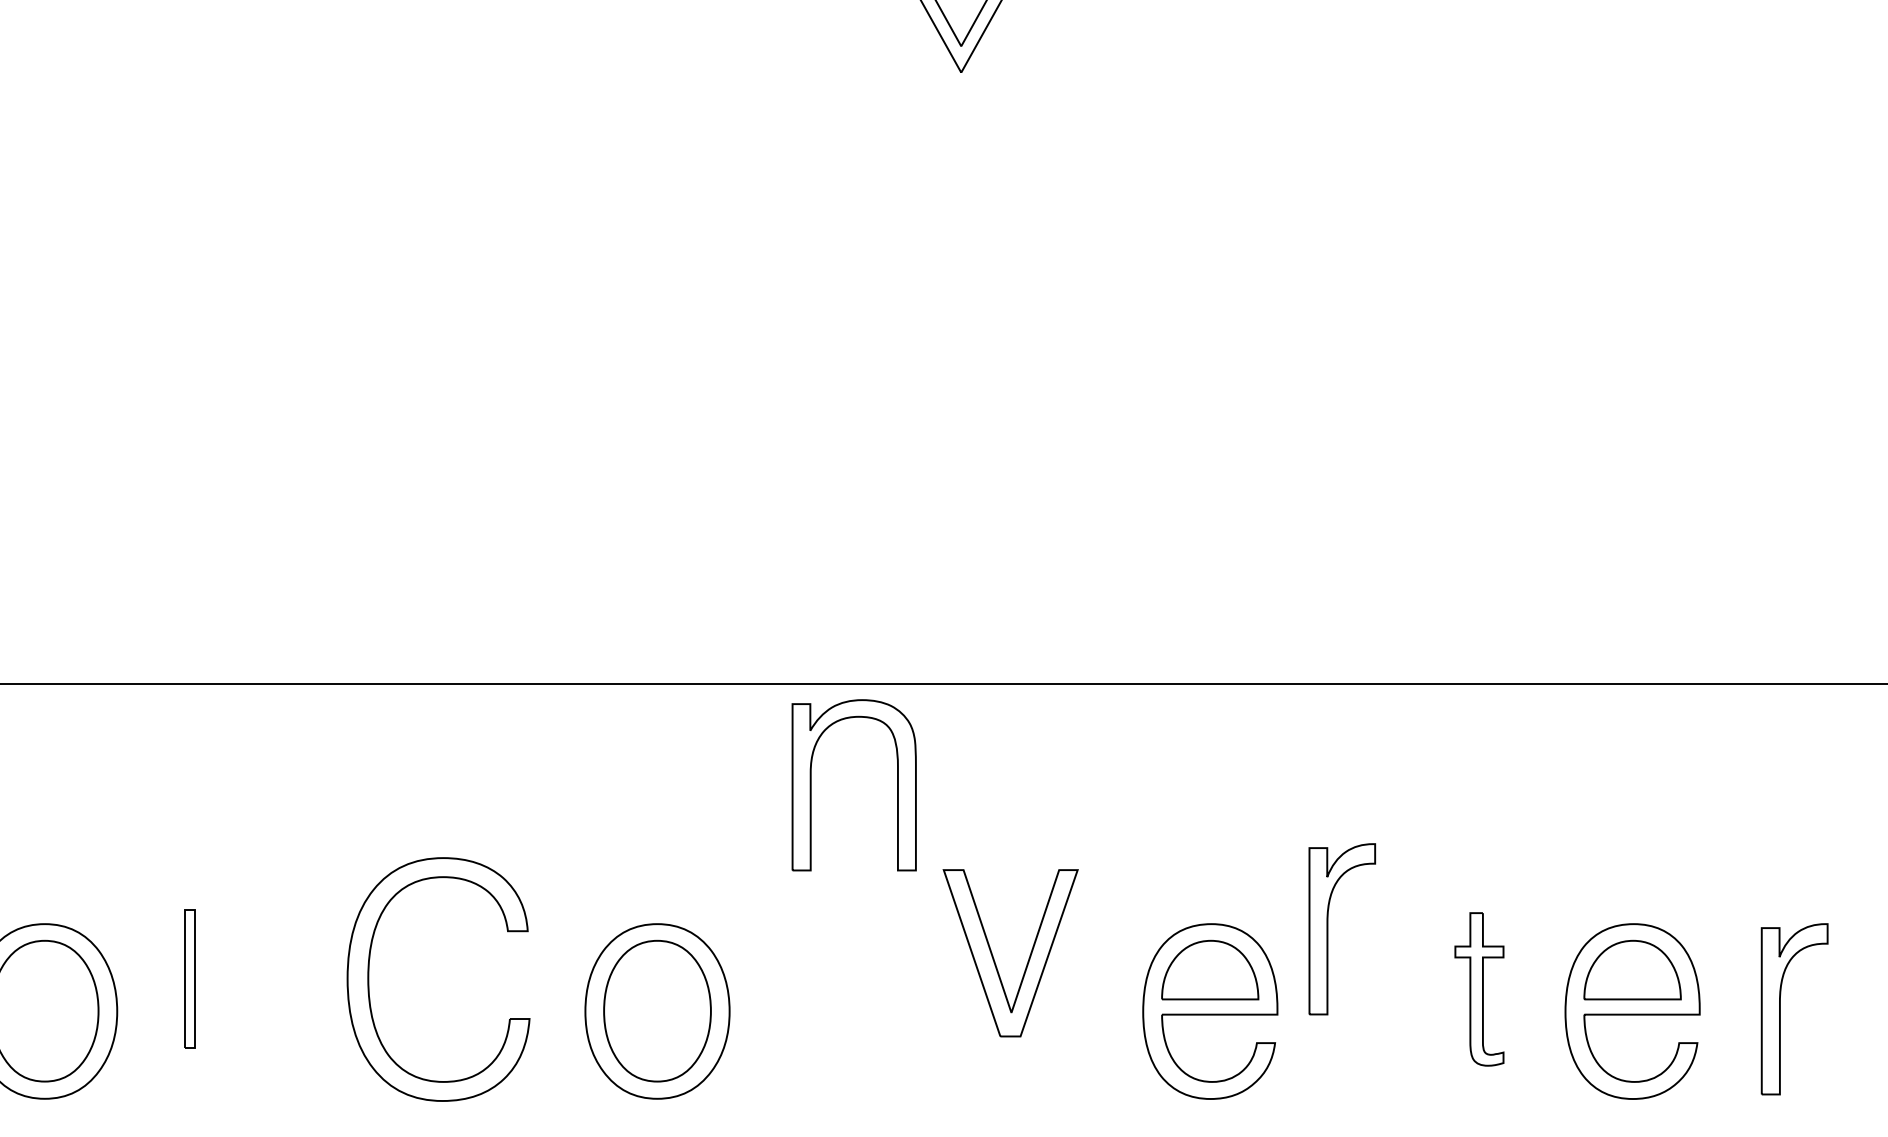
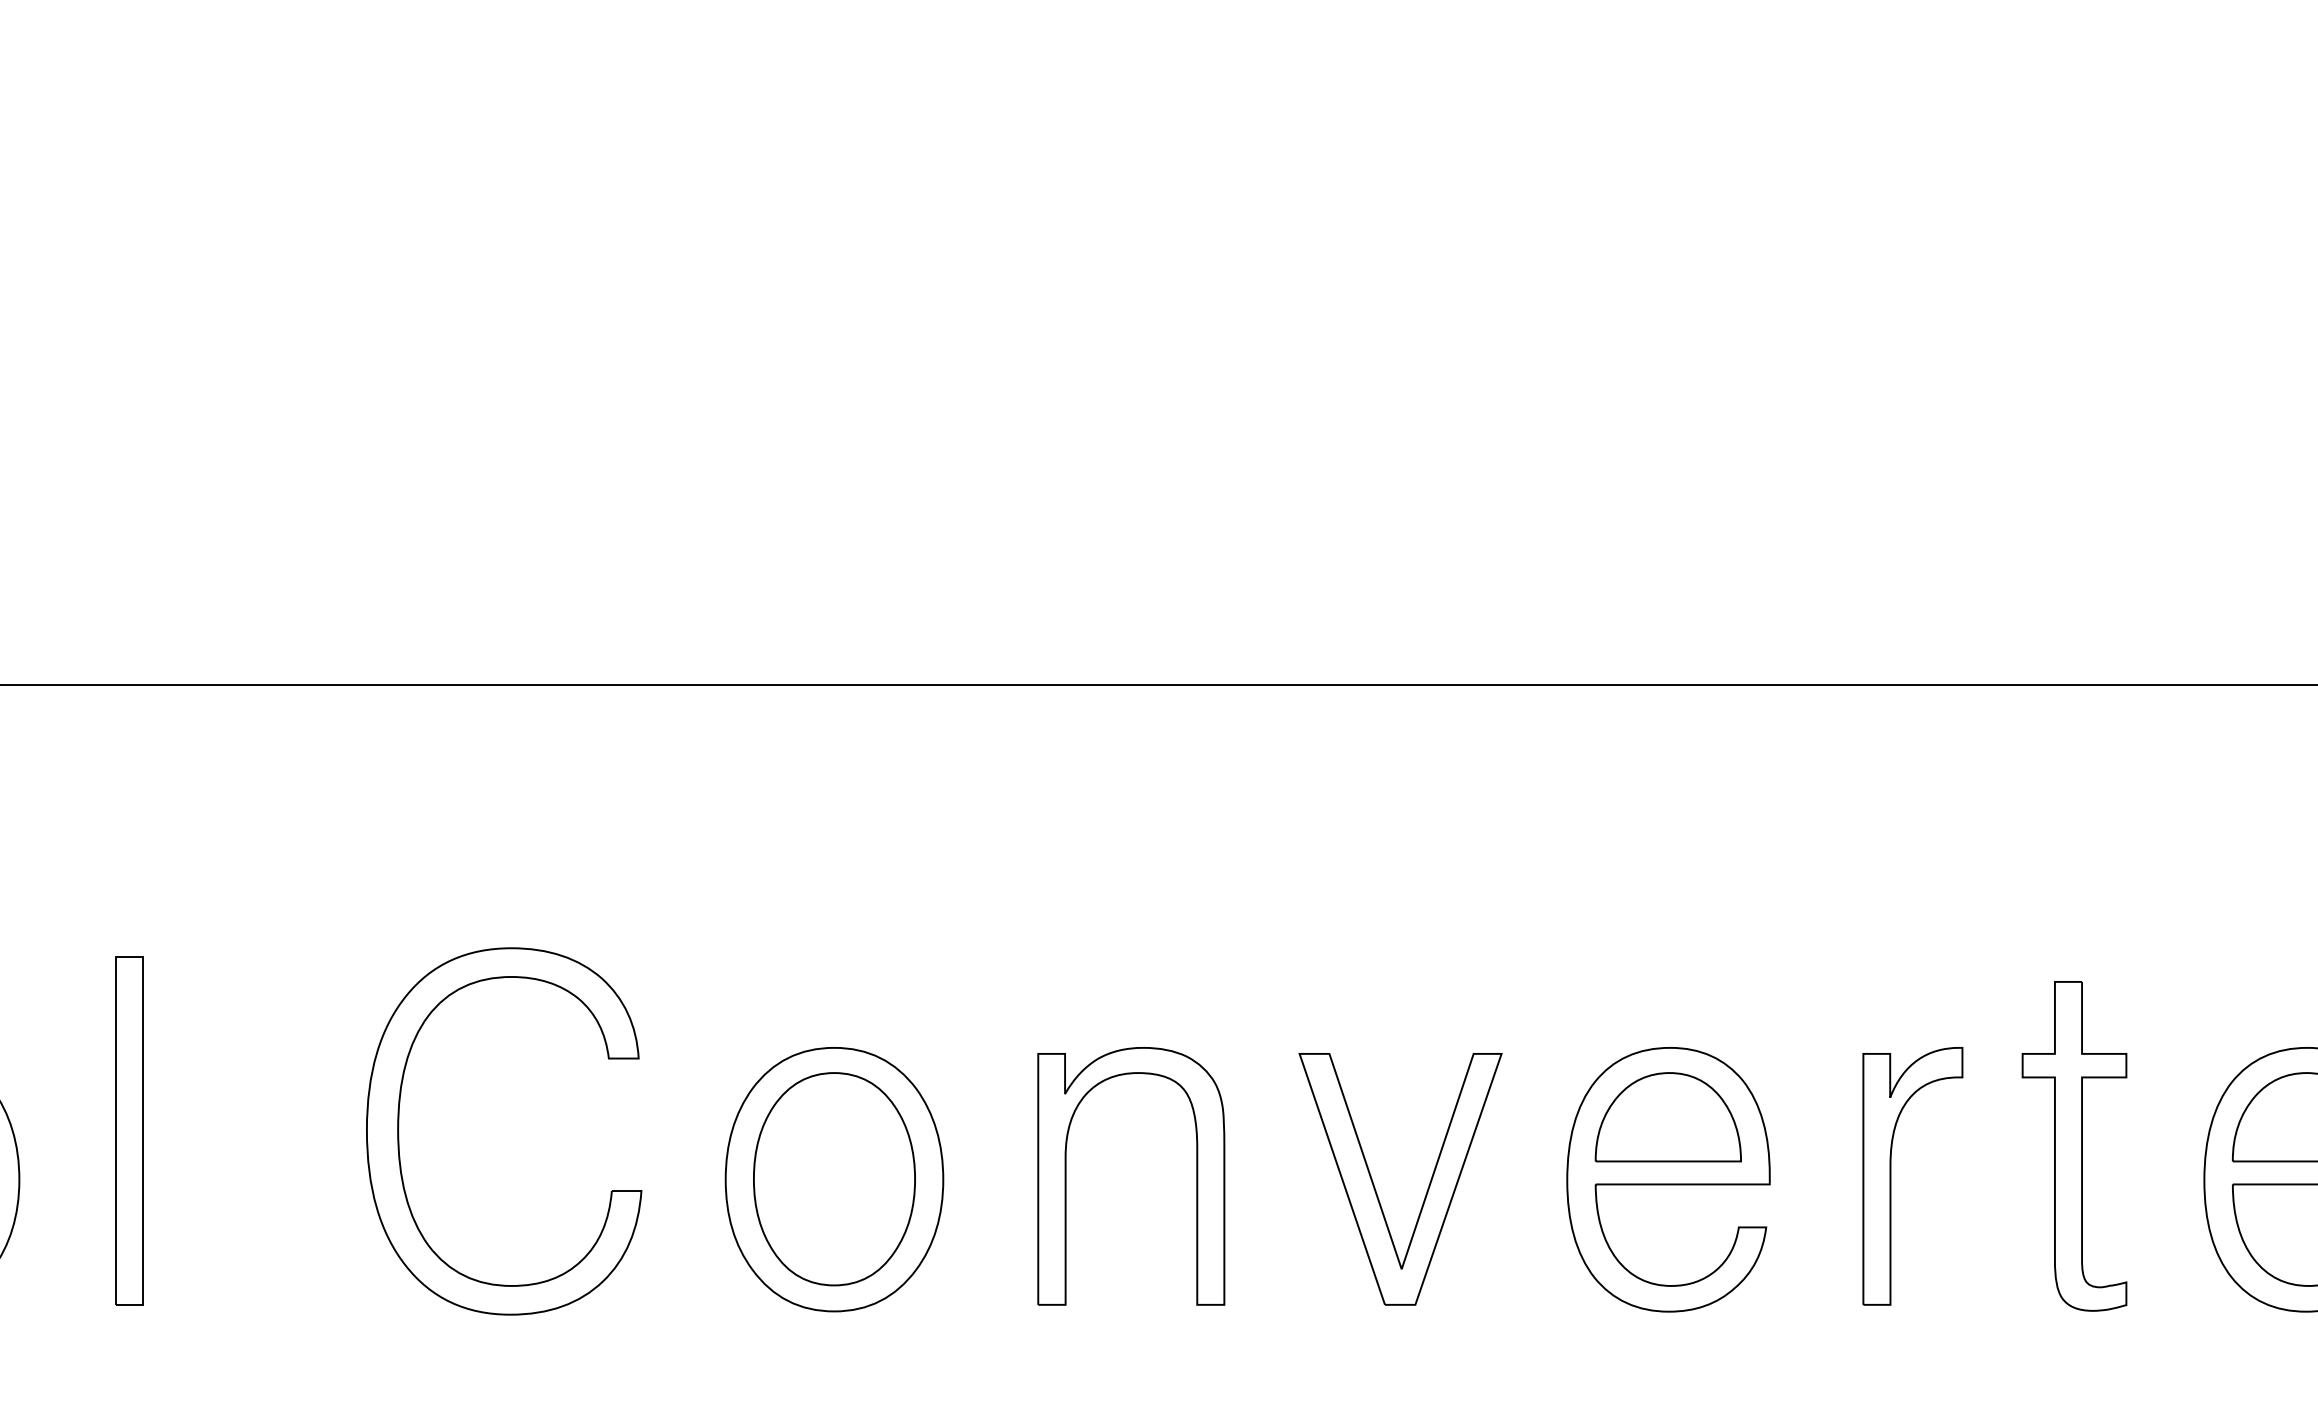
part: (811, 785) -> (1066, 1176), moved
part: (1328, 929) -> (1892, 1176), moved
part: (994, 958) -> (1376, 1187), moved
part: (189, 978) -> (128, 1129), size x1.67
part: (1479, 989) -> (2074, 1146), size x1.43

